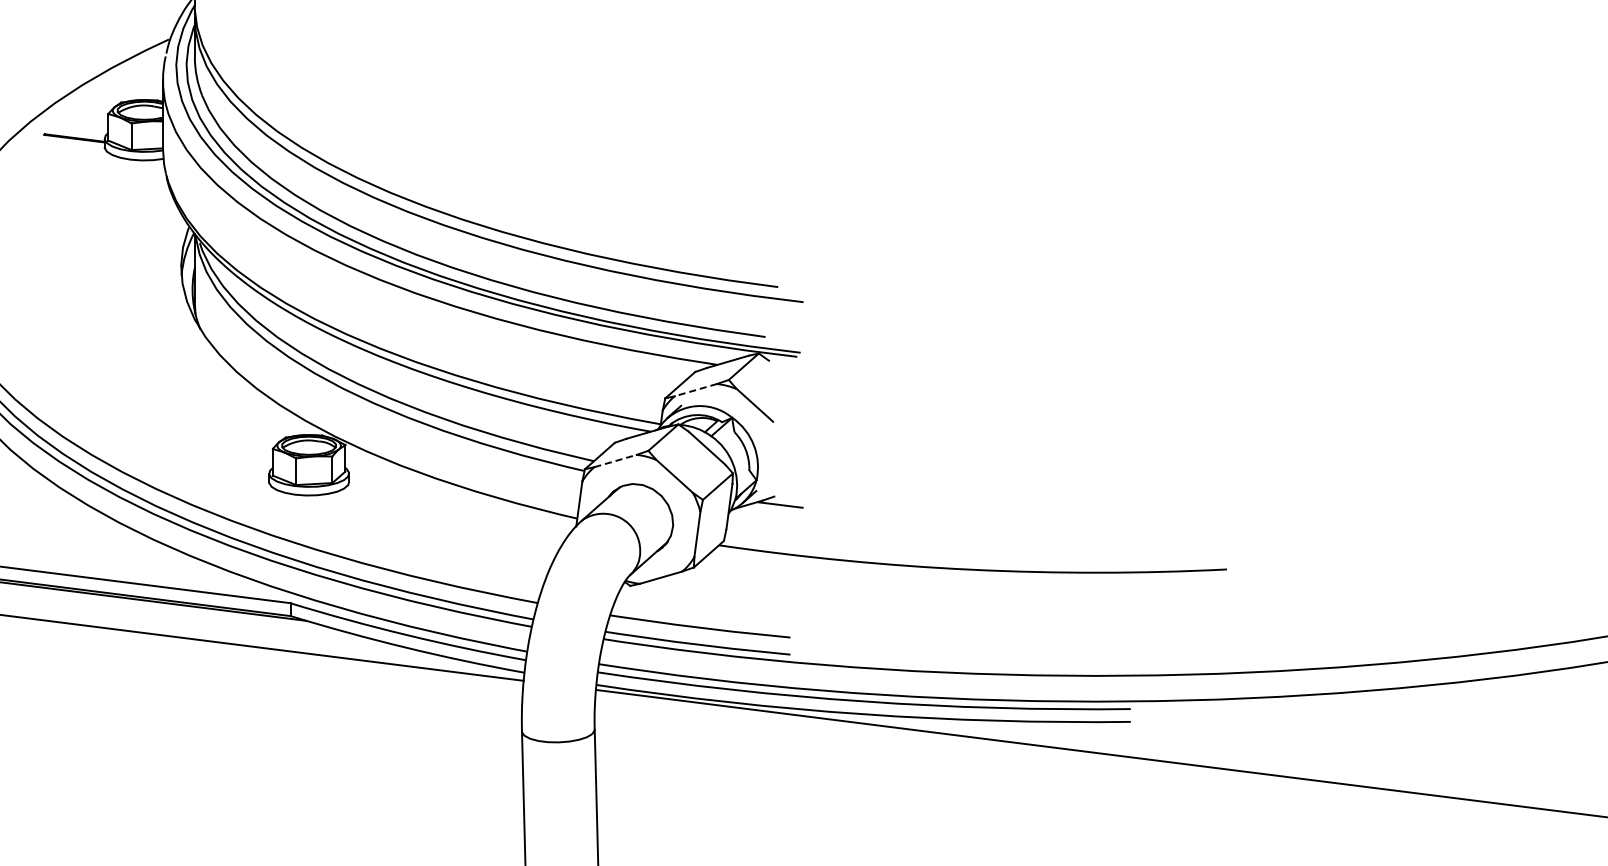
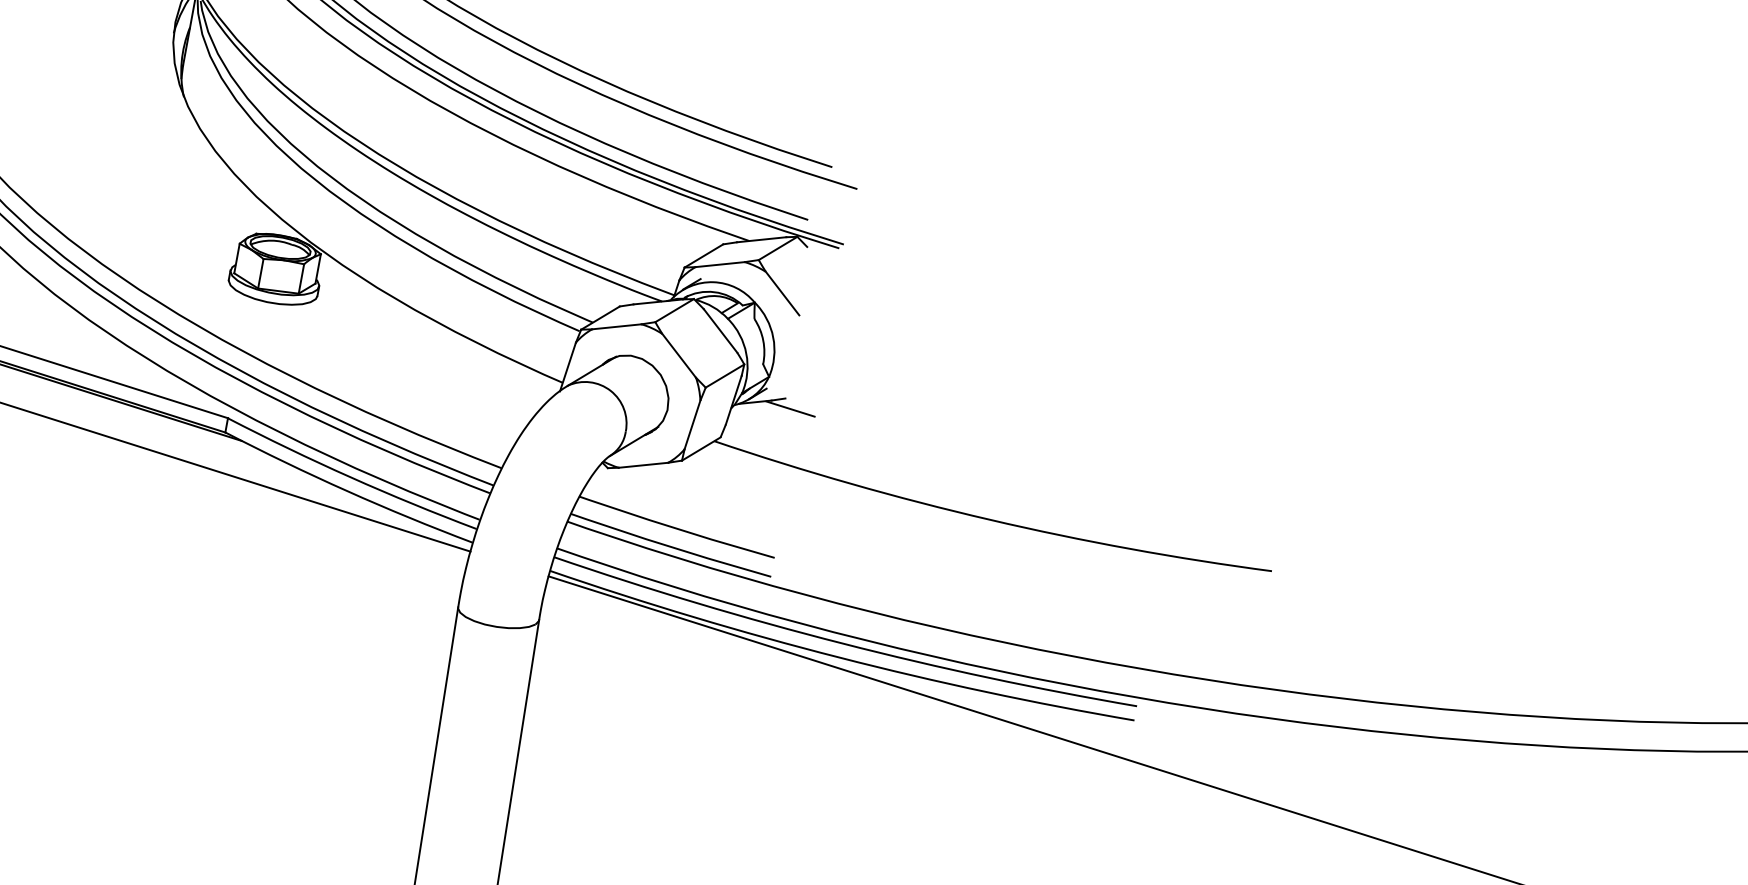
line: (695, 390) -> (719, 264), dashed -> solid
line: (616, 460) -> (617, 326), dashed -> solid

